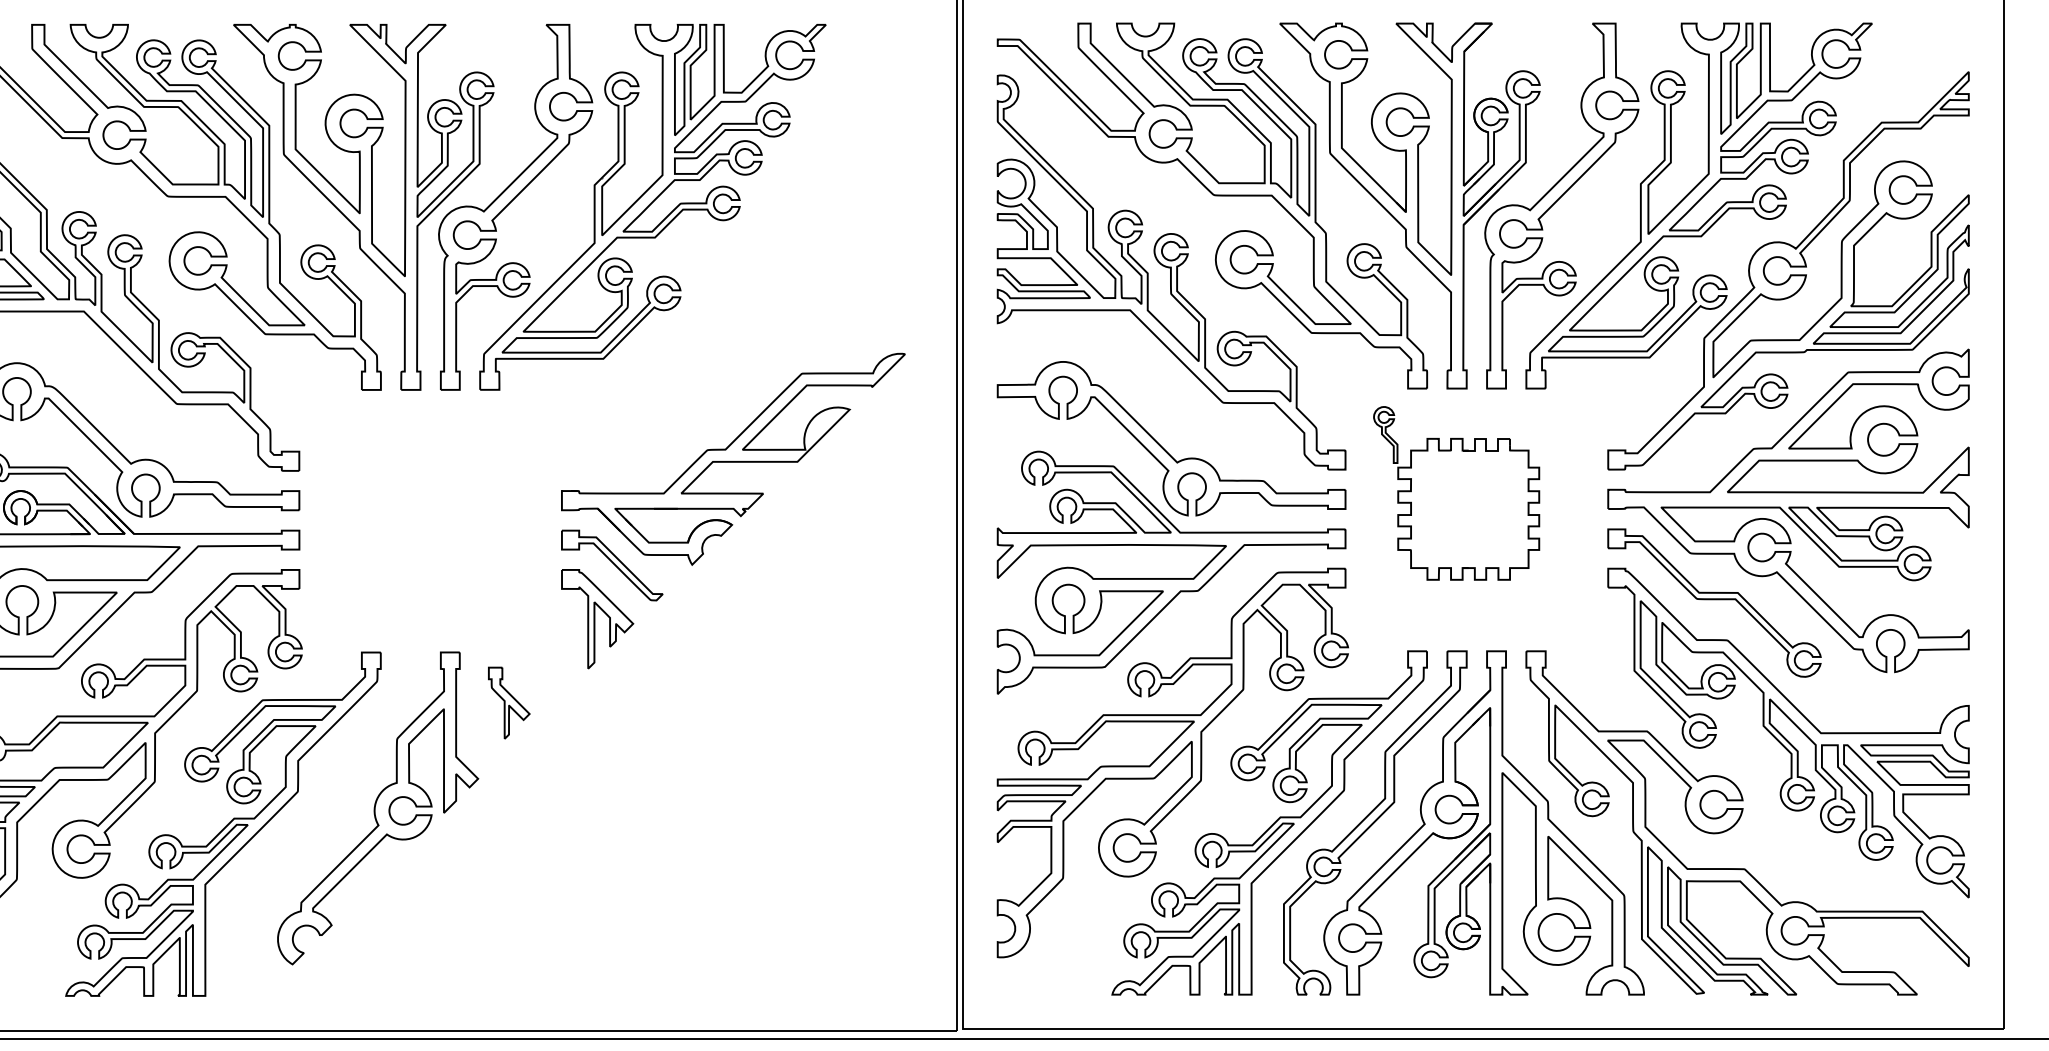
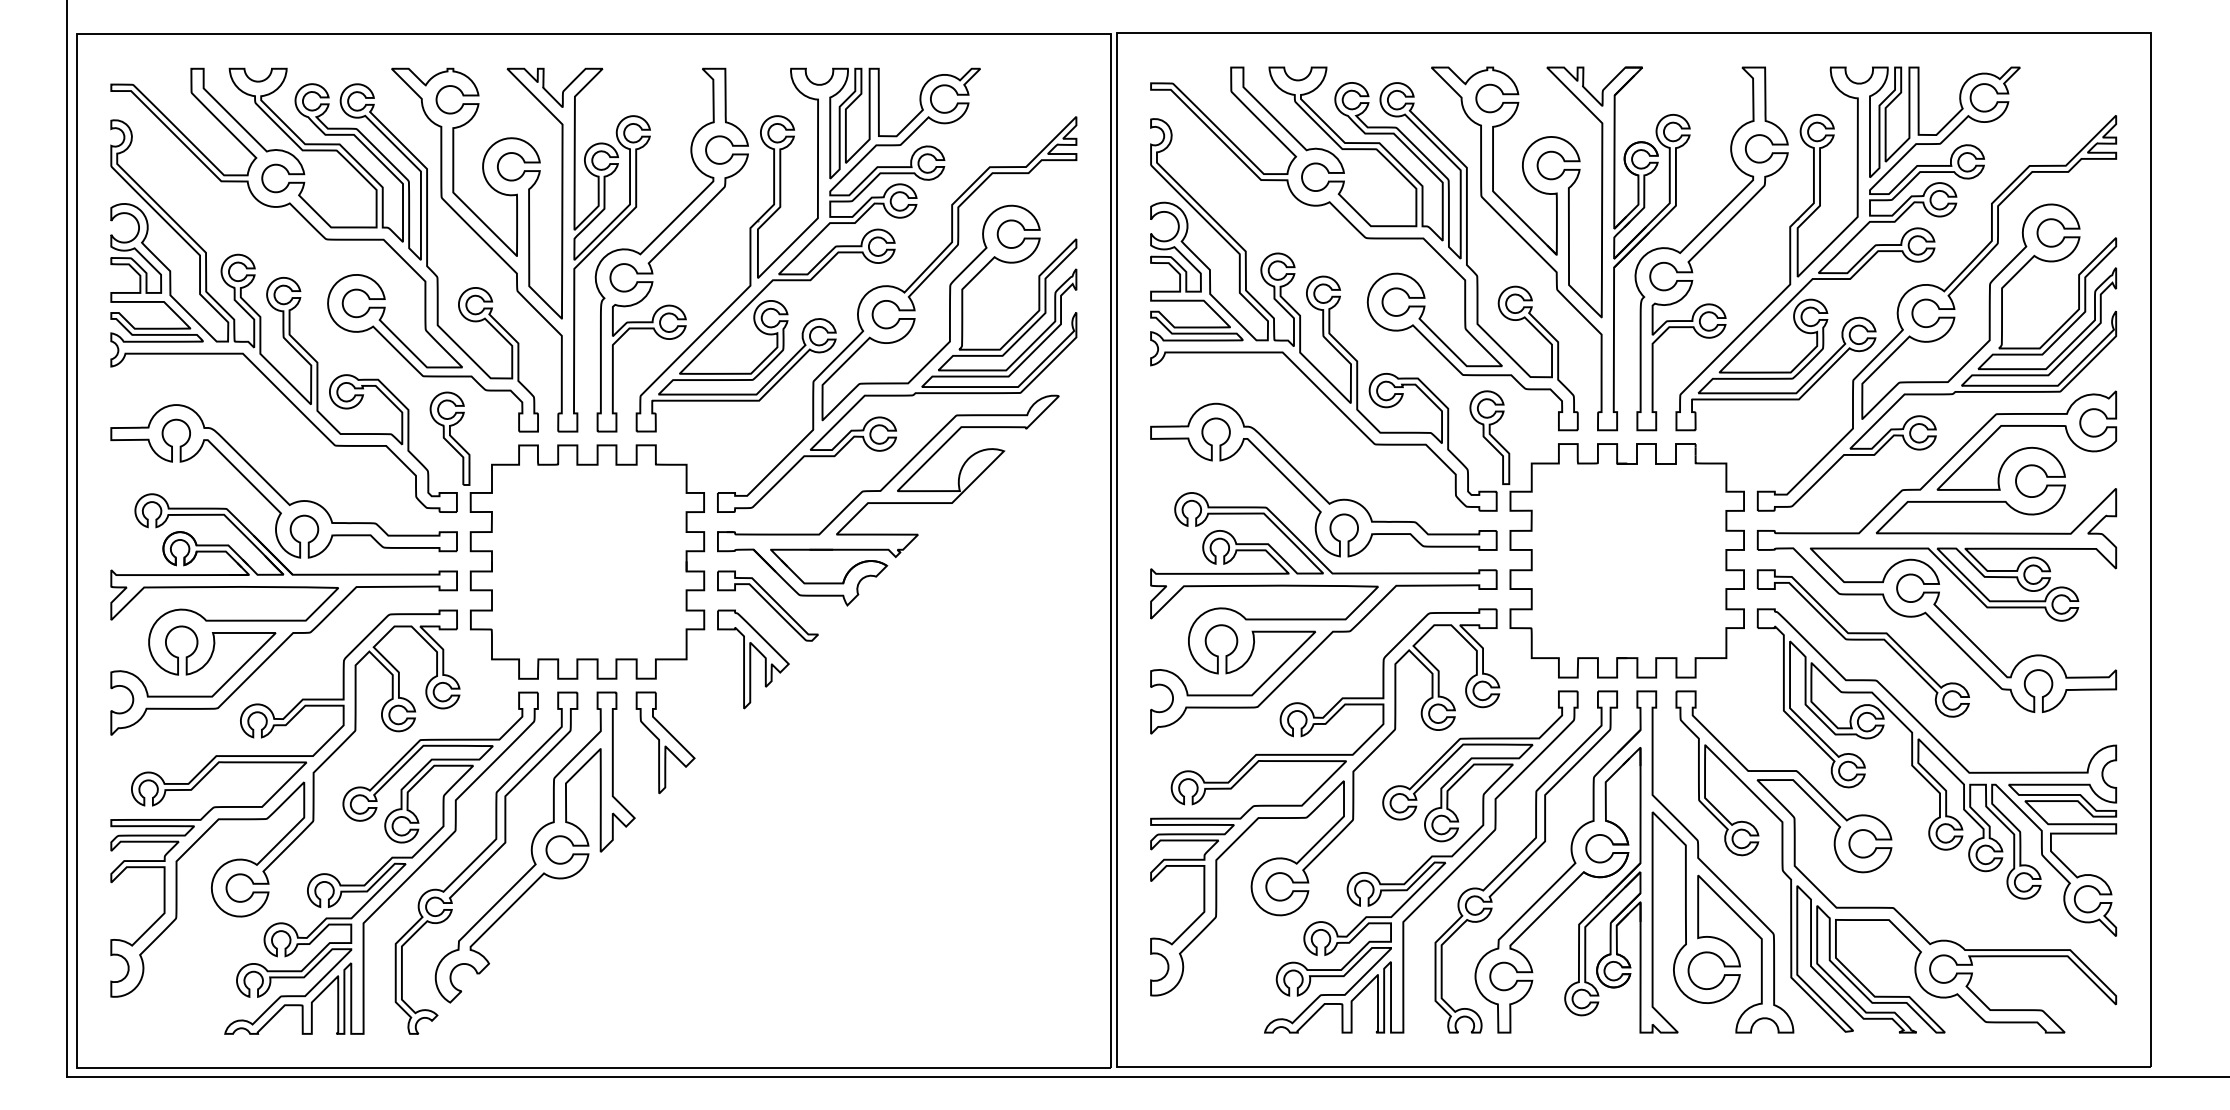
part: (742, 272) -> (897, 314), added
part: (1455, 493) -> (1606, 534), size x1.67
part: (410, 494) -> (567, 535), added
part: (509, 702) -> (665, 742), size x1.43
part: (329, 823) -> (486, 862), added

